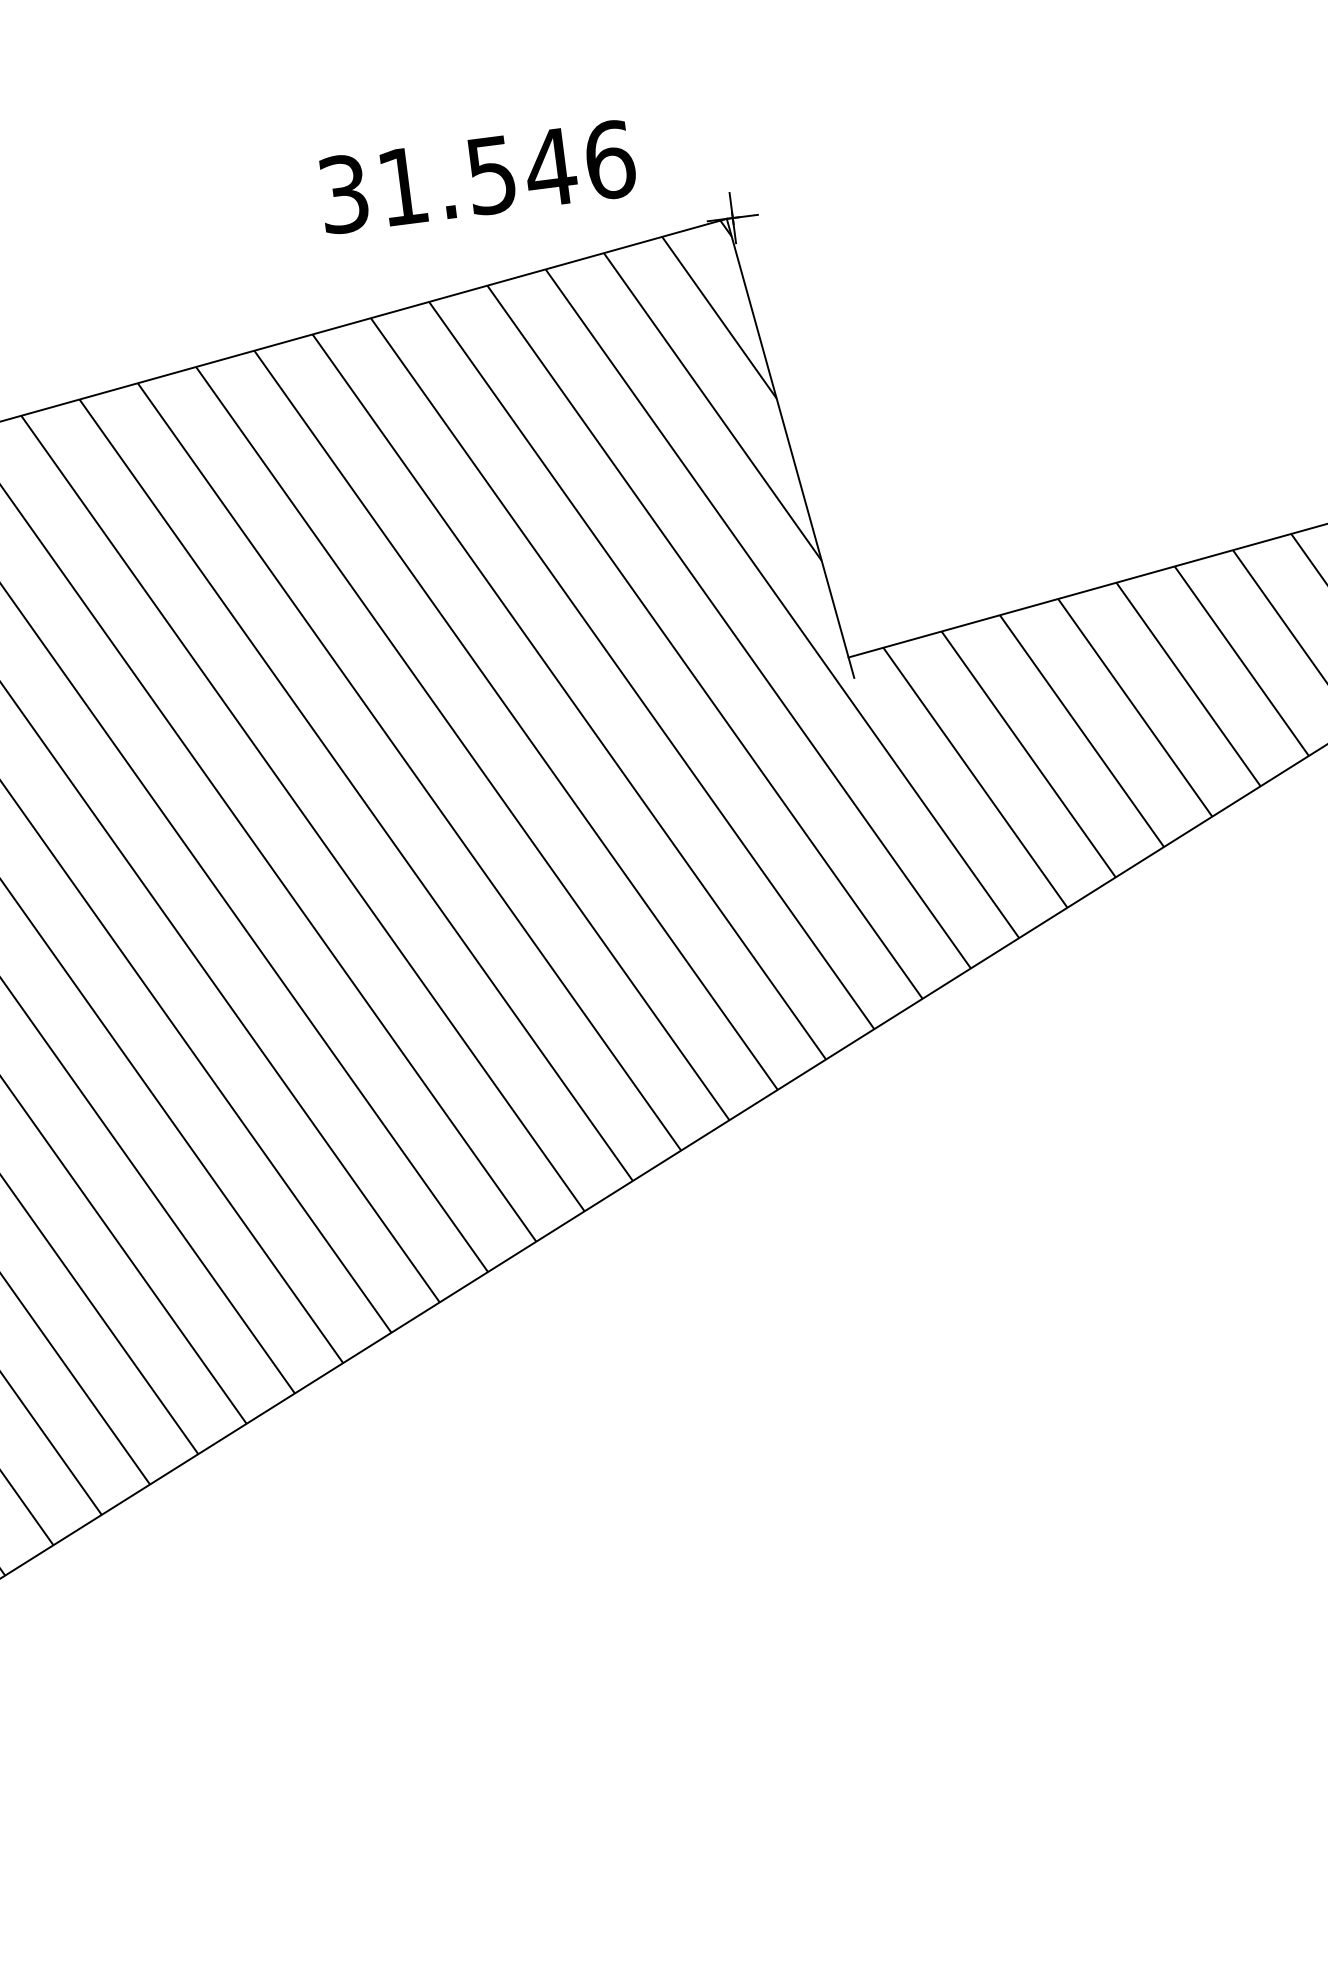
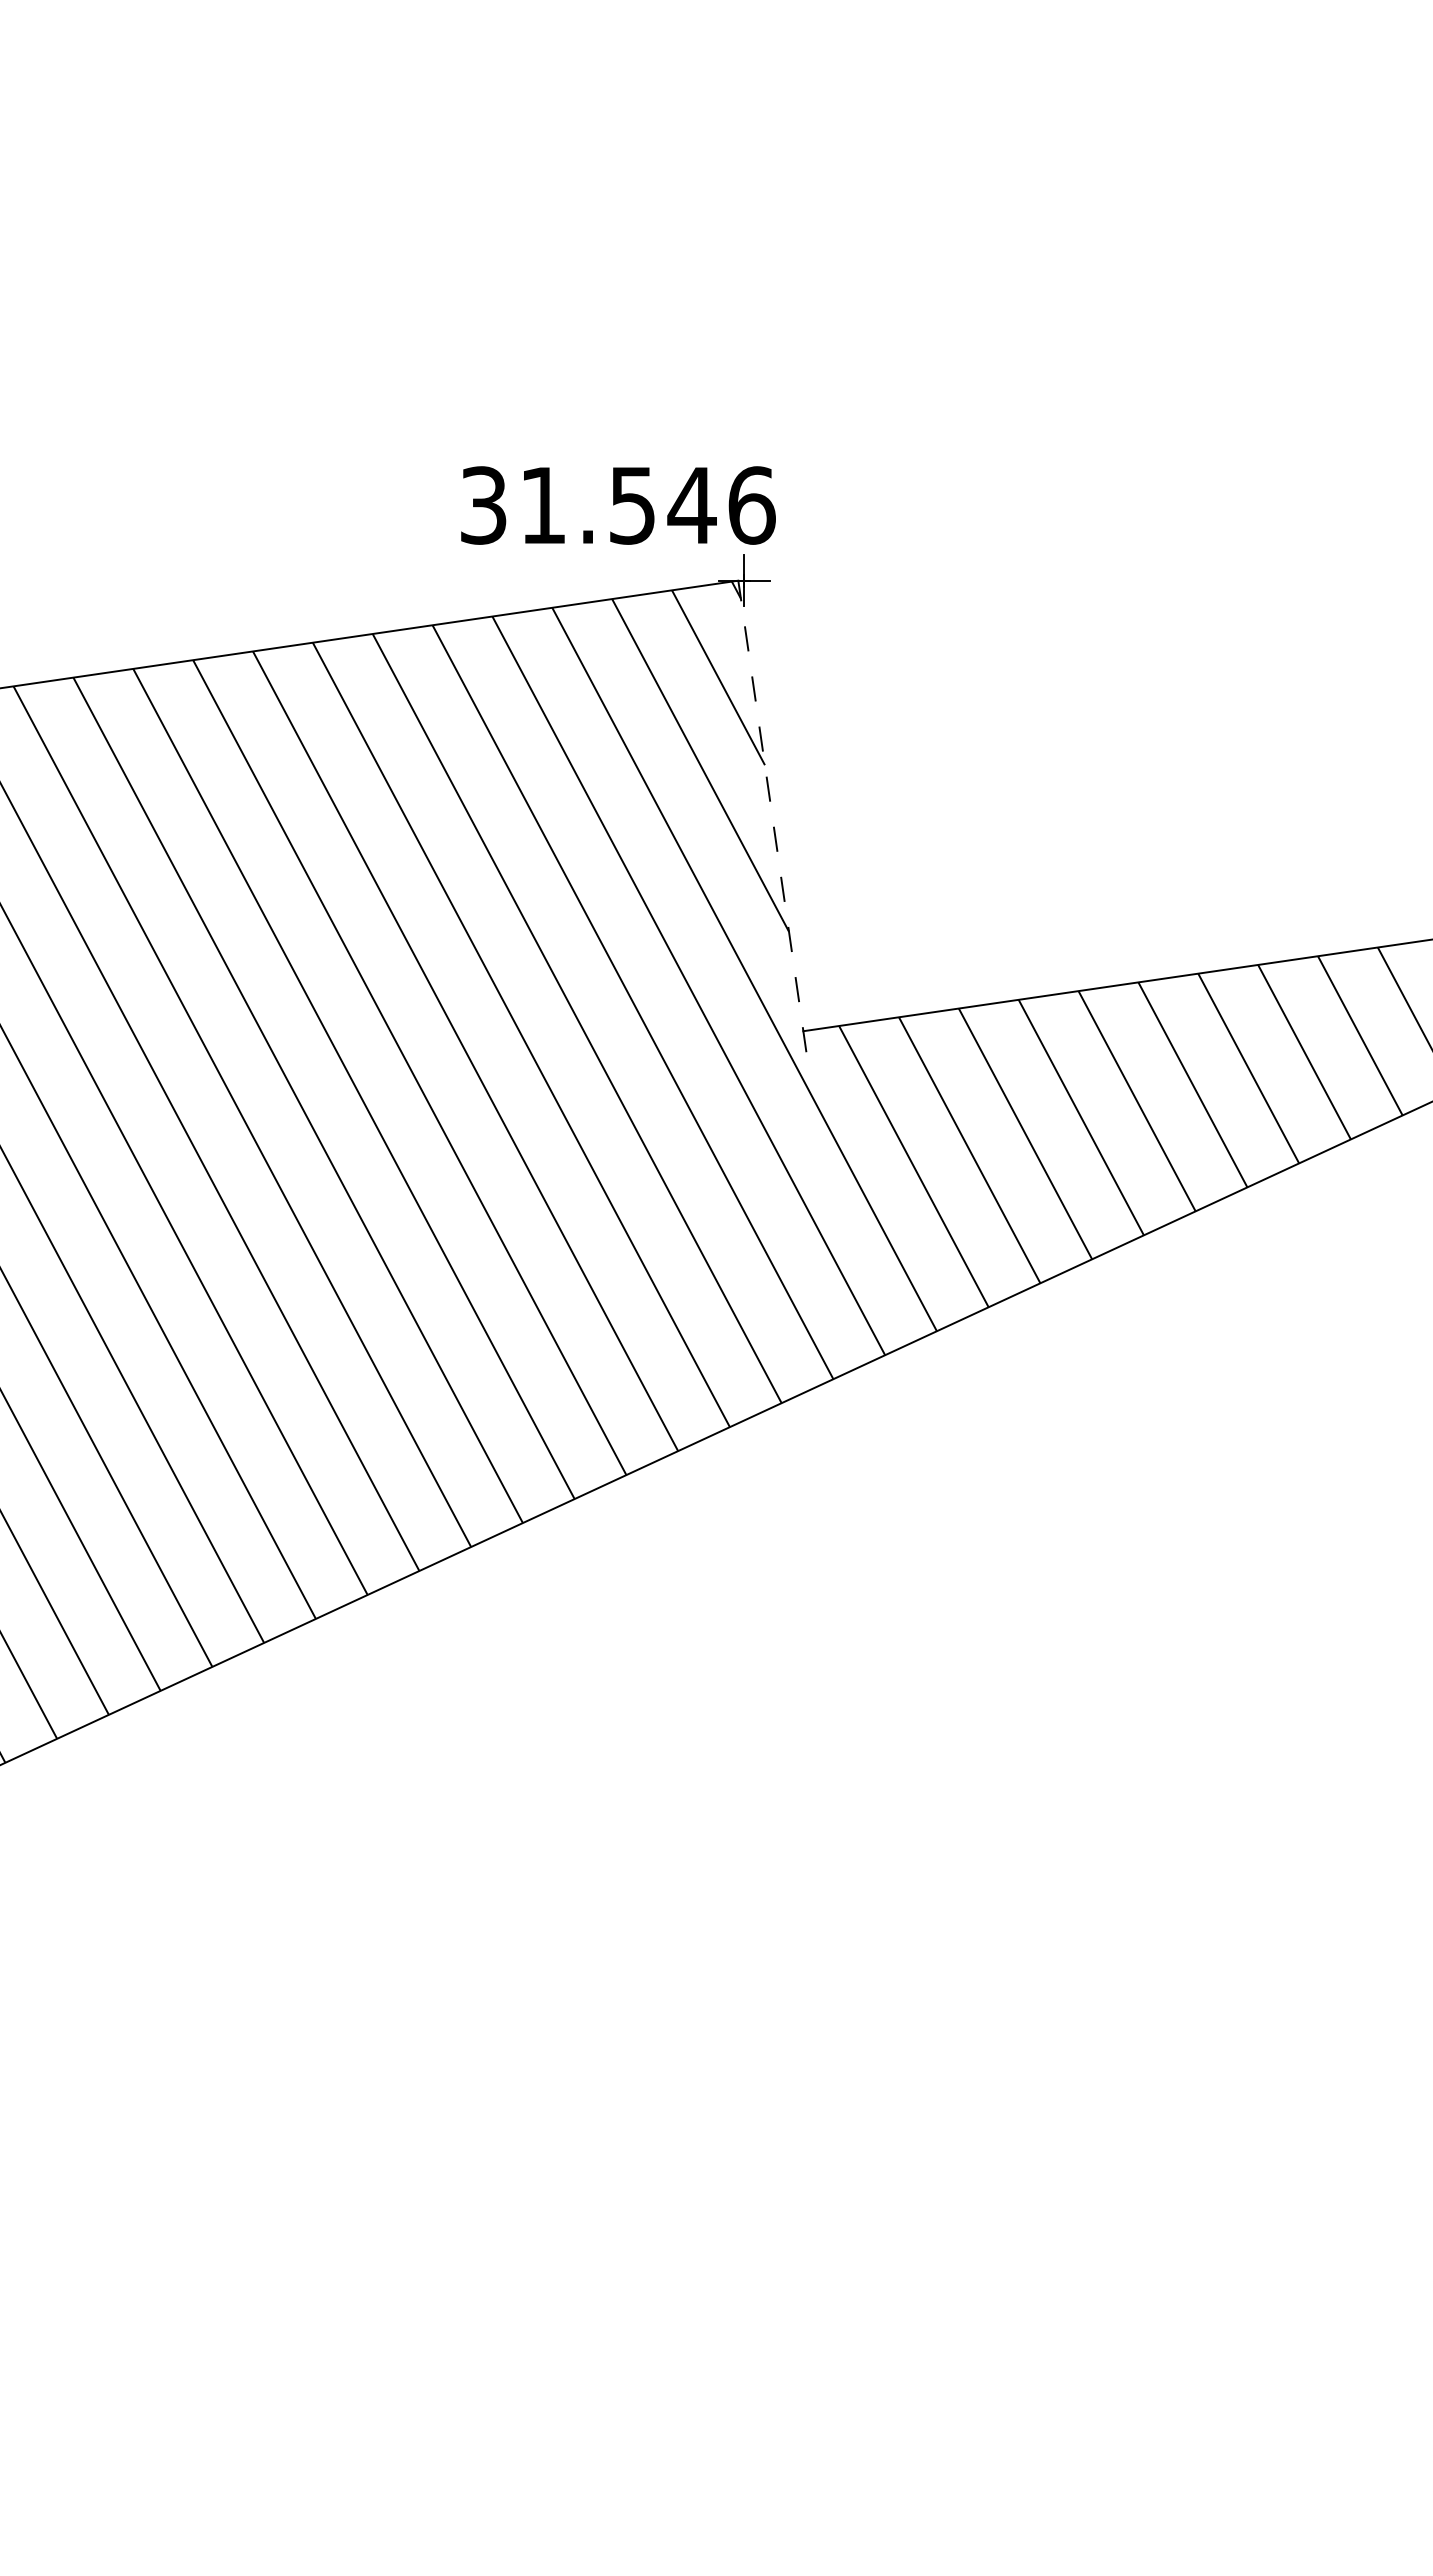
text: (477, 177) -> (618, 505), moved
line: (790, 447) -> (772, 815), solid -> dashed

